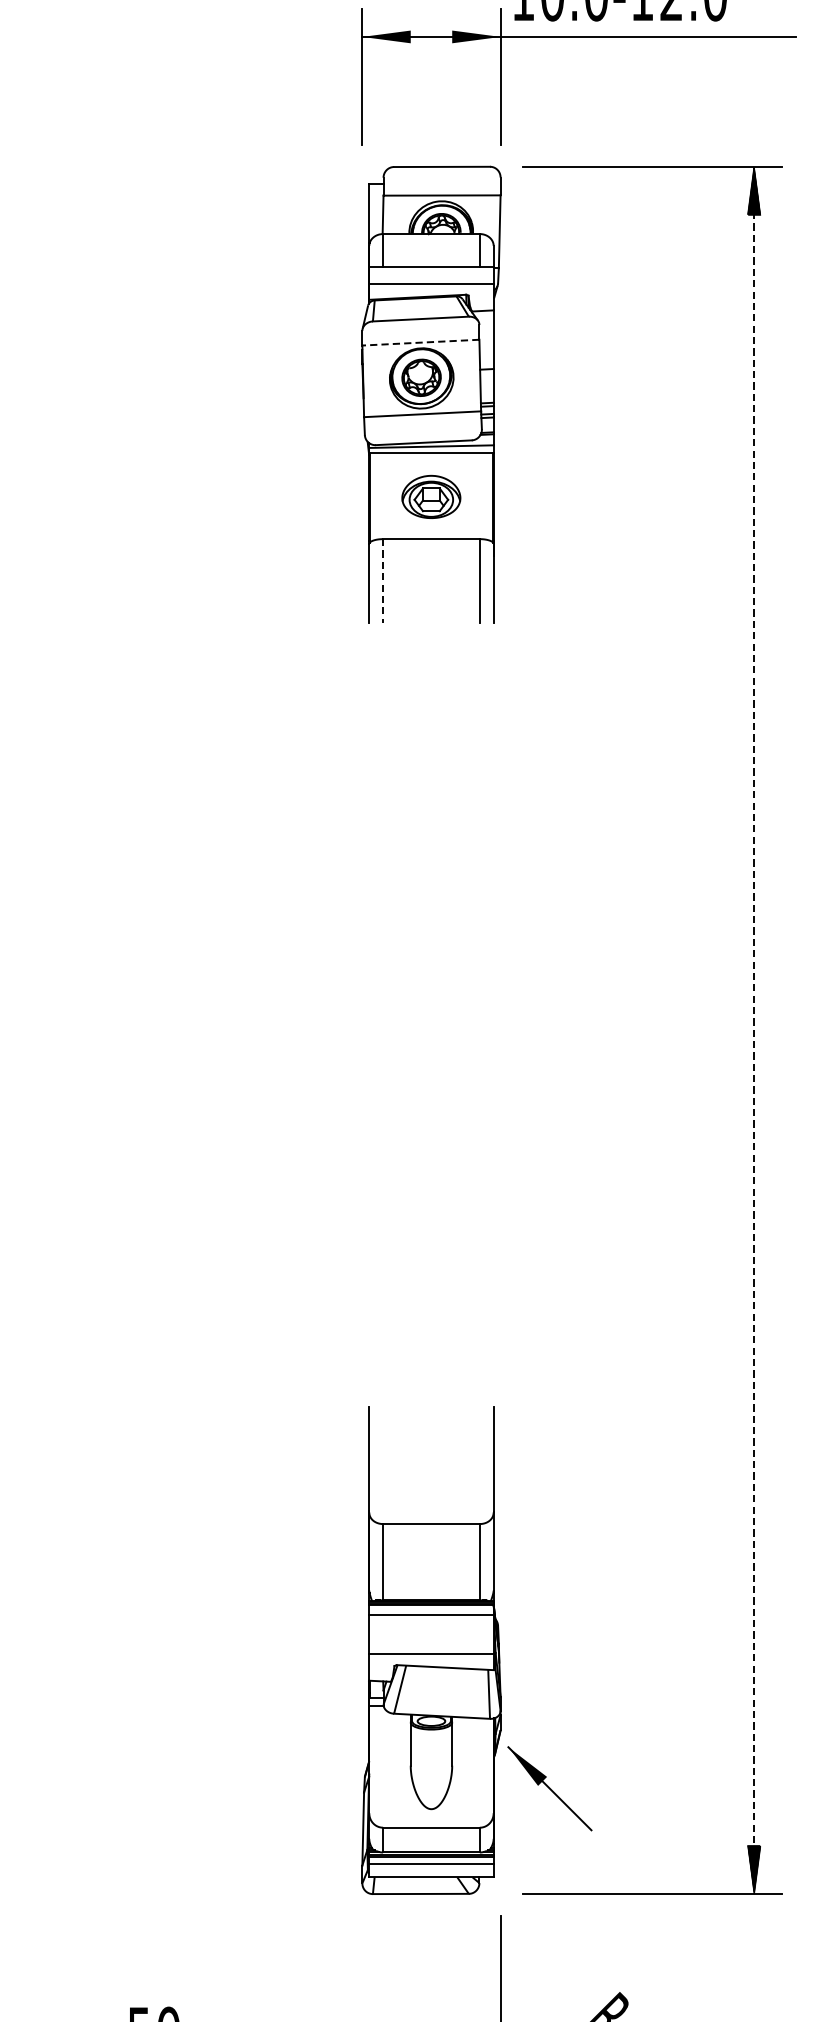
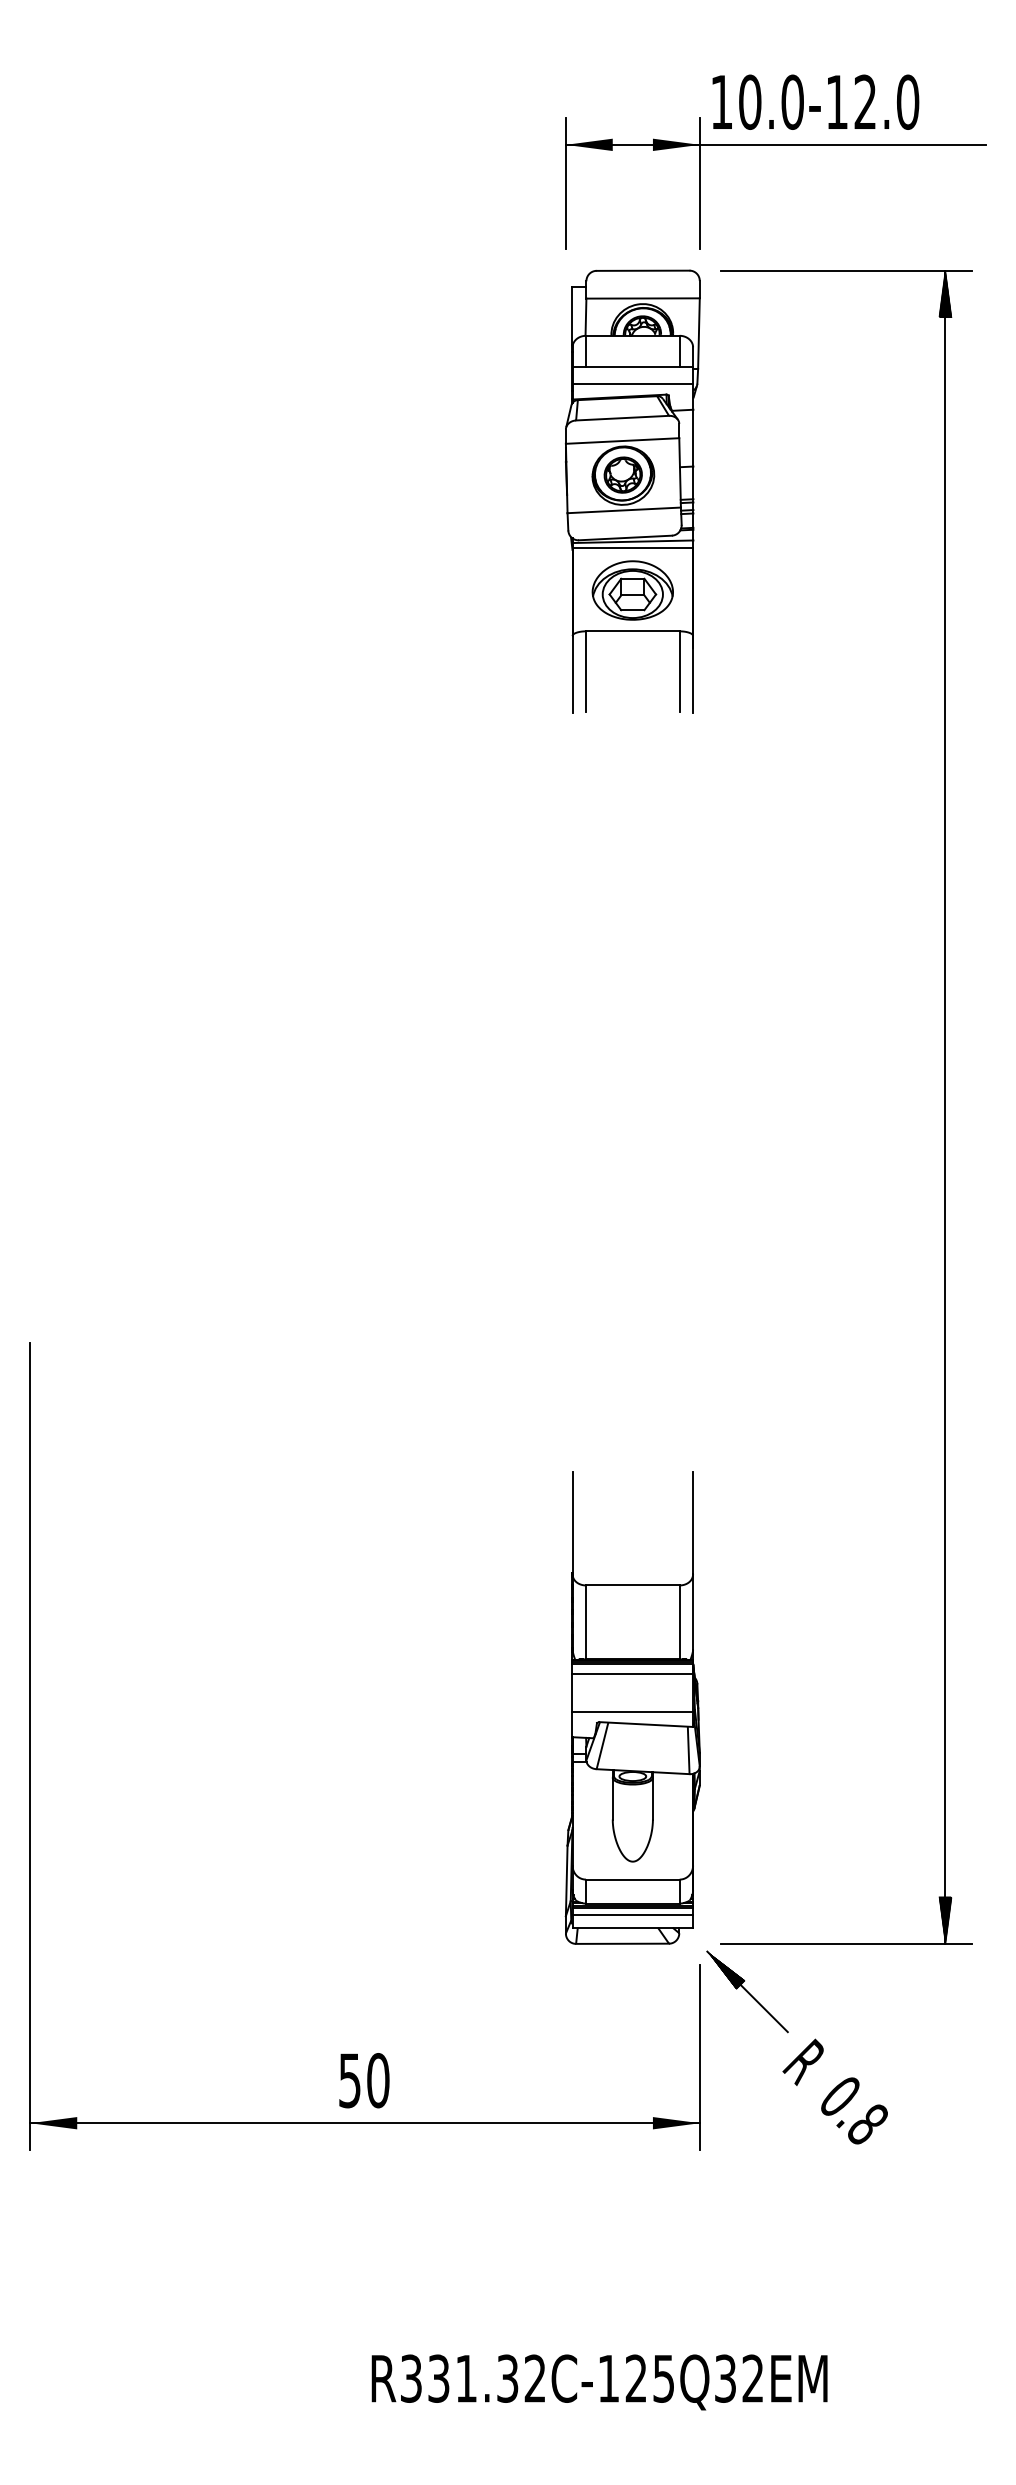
line: (420, 343) -> (622, 441), dashed -> solid
part: (431, 496) -> (632, 590), size x1.43
line: (382, 581) -> (585, 672), dashed -> solid
line: (754, 1030) -> (945, 1107), dashed -> solid
part: (549, 1788) -> (747, 1991), moved

